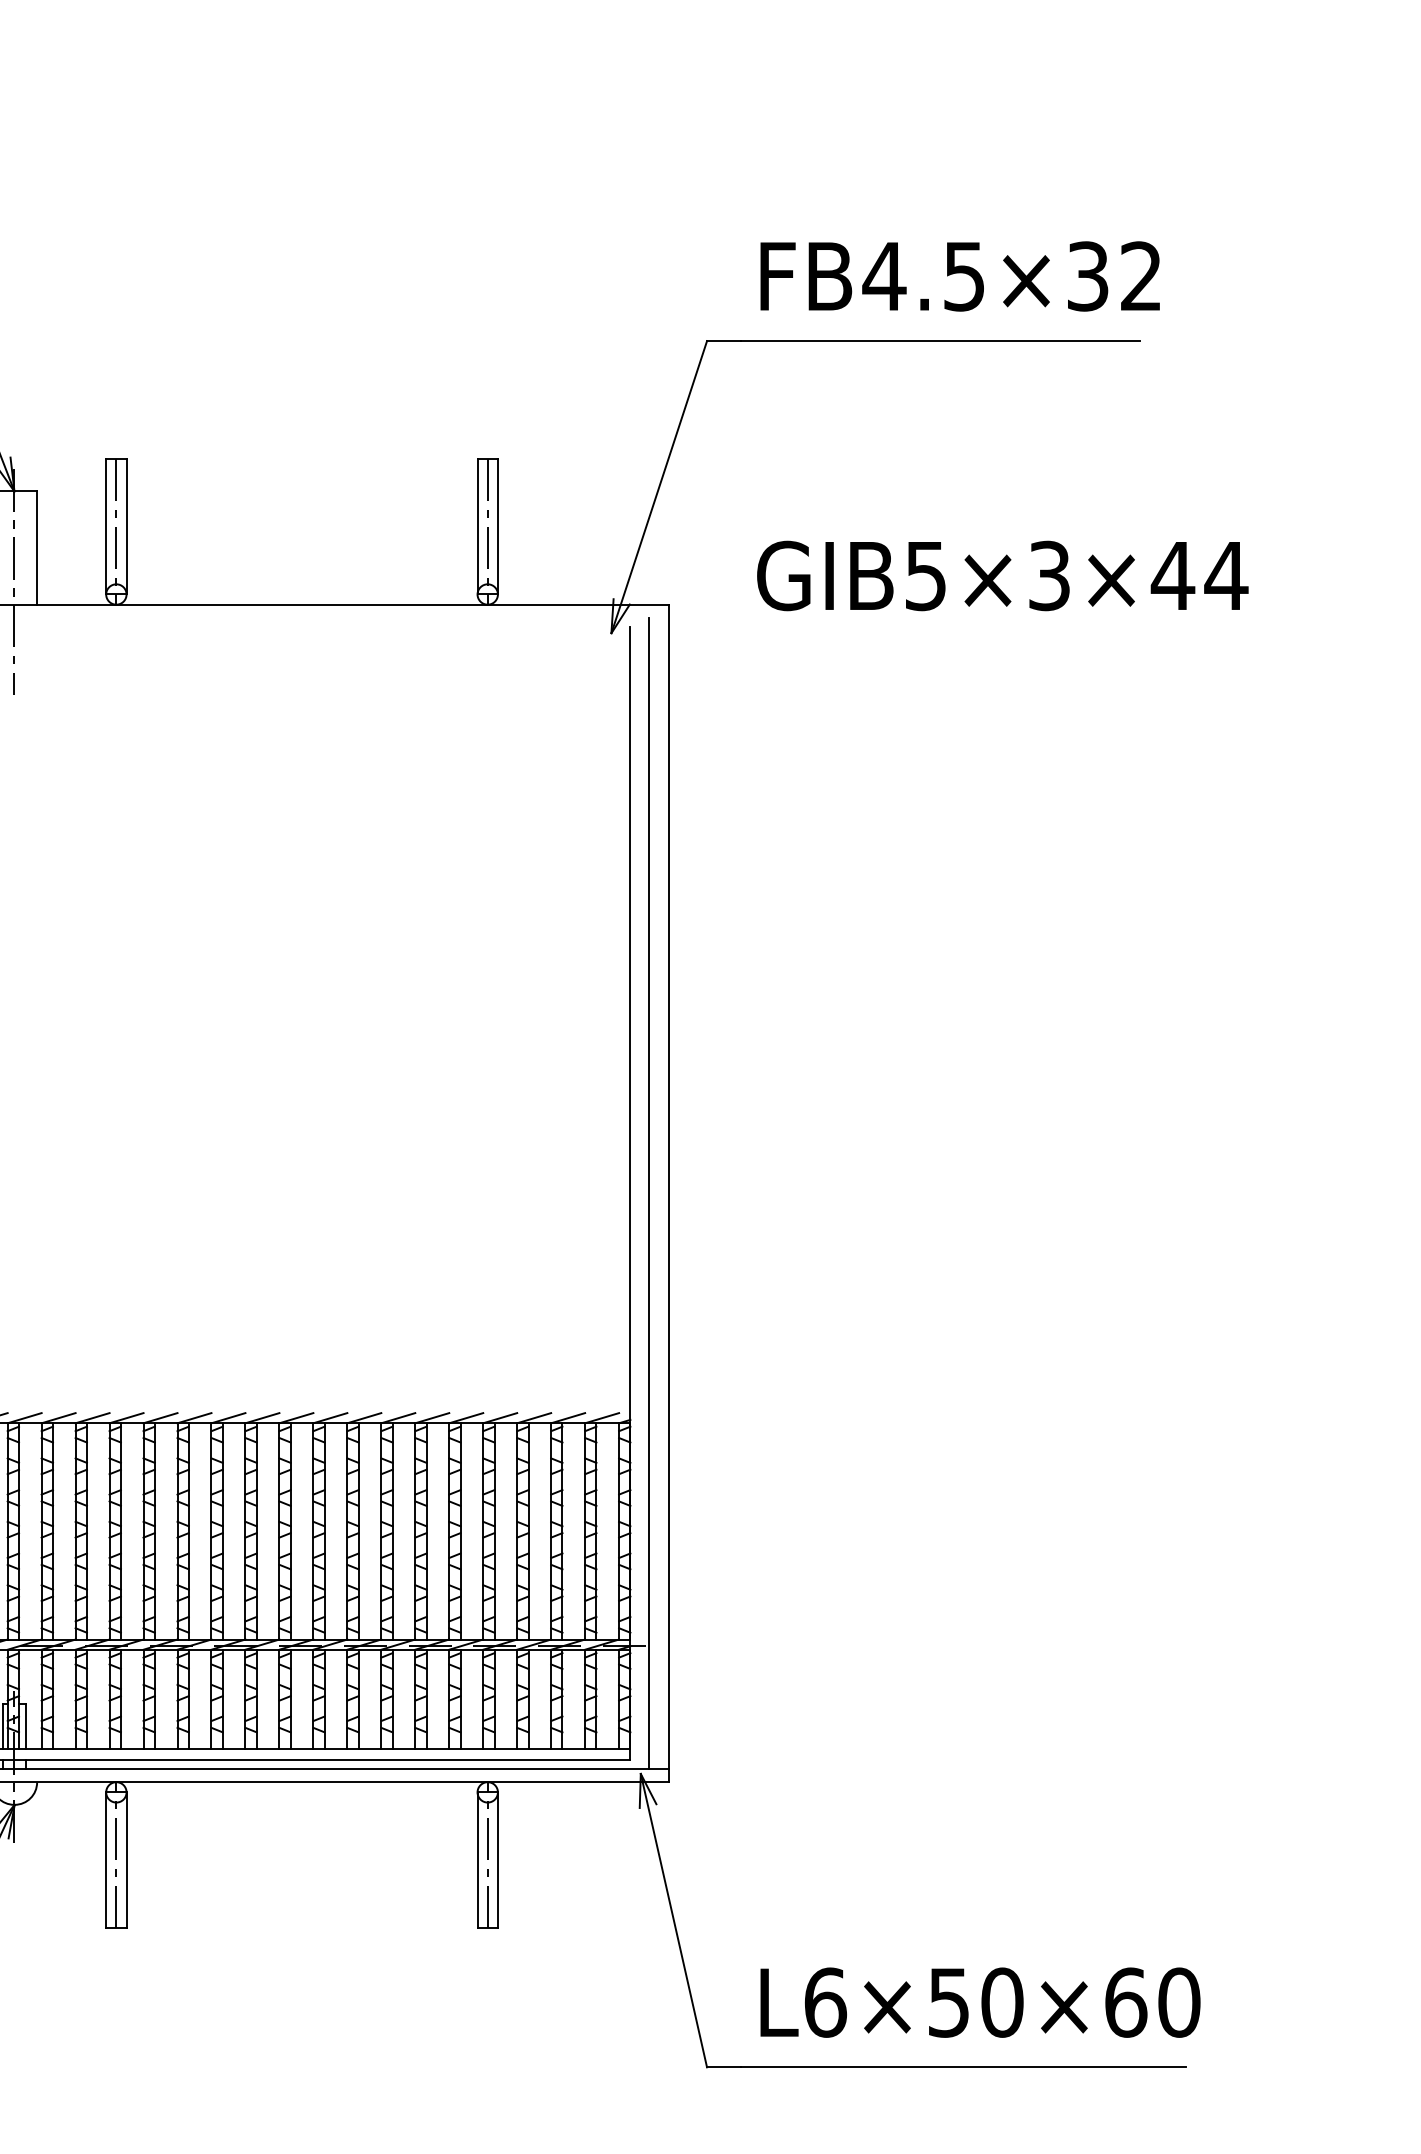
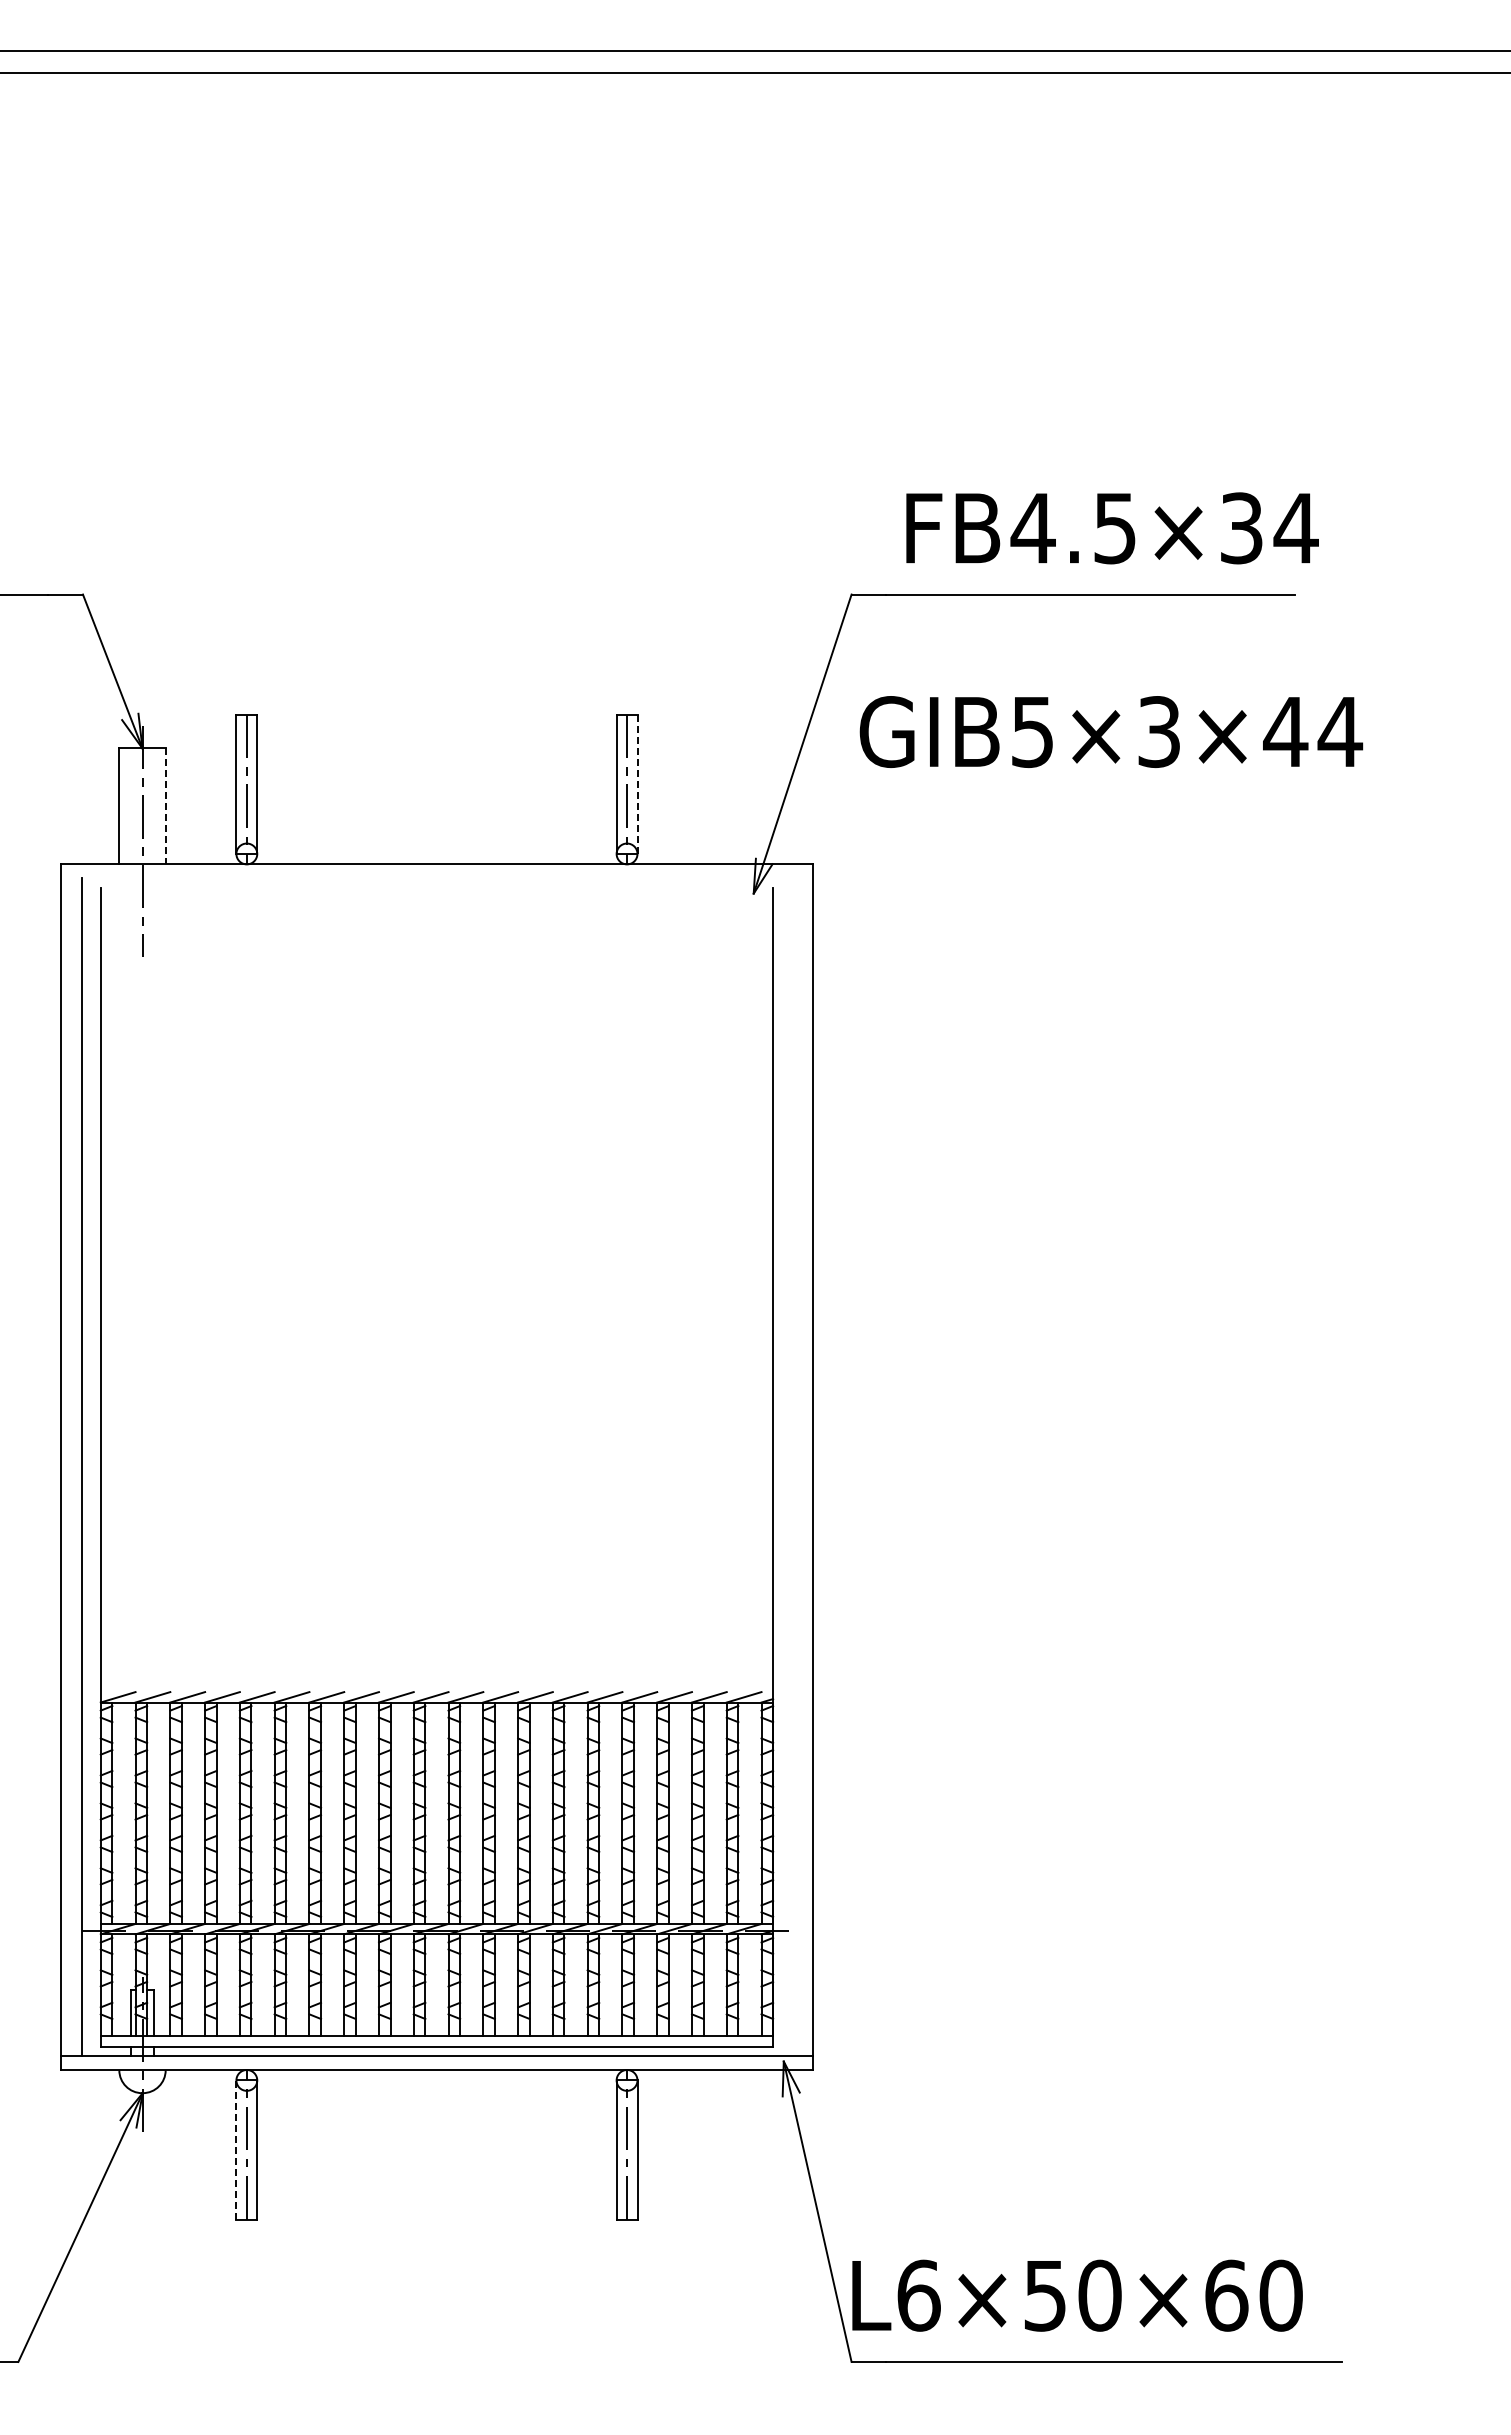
text: (1140, 275) -> (1295, 527), FB4.5×32 -> FB4.5×34
line: (497, 526) -> (637, 784), solid -> dashed
line: (36, 548) -> (165, 806), solid -> dashed
text: (1002, 575) -> (1111, 731), moved
line: (648, 1193) -> (791, 1467), removed
line: (106, 1859) -> (236, 2149), solid -> dashed
text: (980, 2002) -> (1077, 2295), moved

